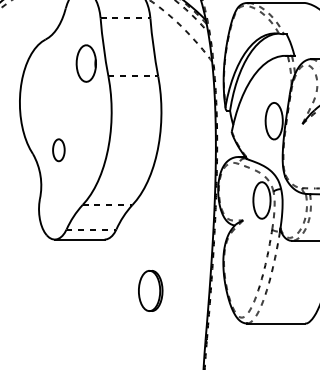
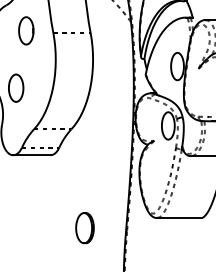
part: (85, 63) -> (25, 30), moved
part: (58, 150) -> (15, 88), size x1.67
part: (150, 290) -> (84, 227), moved

